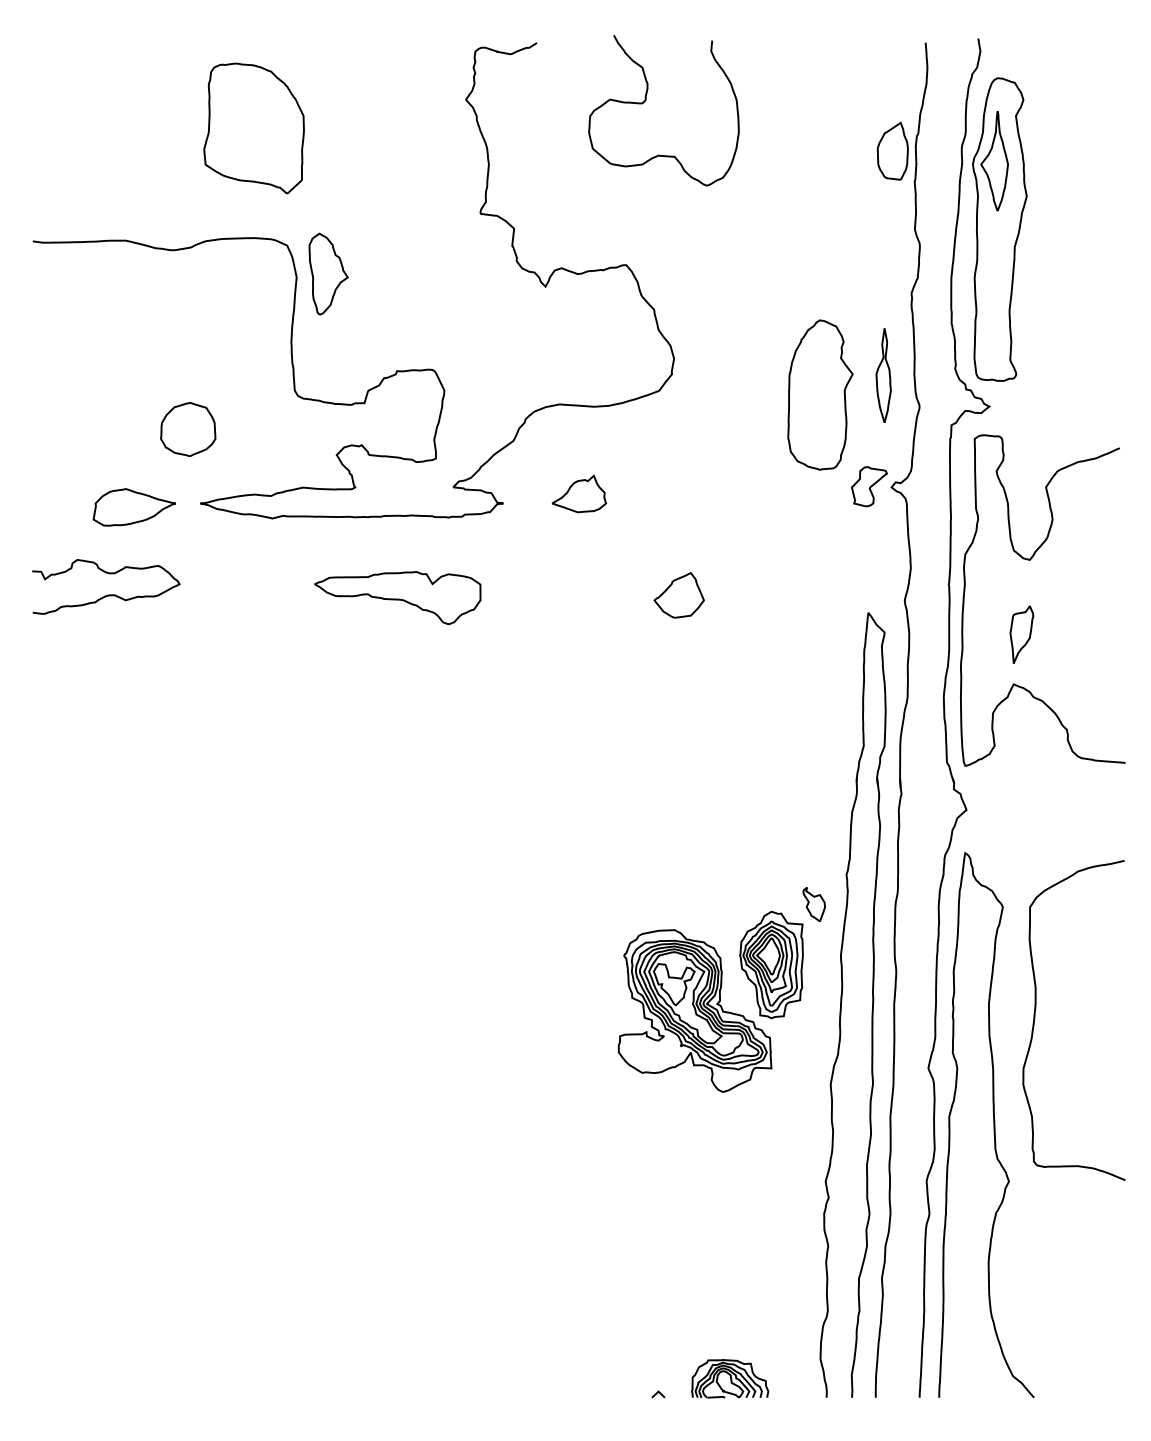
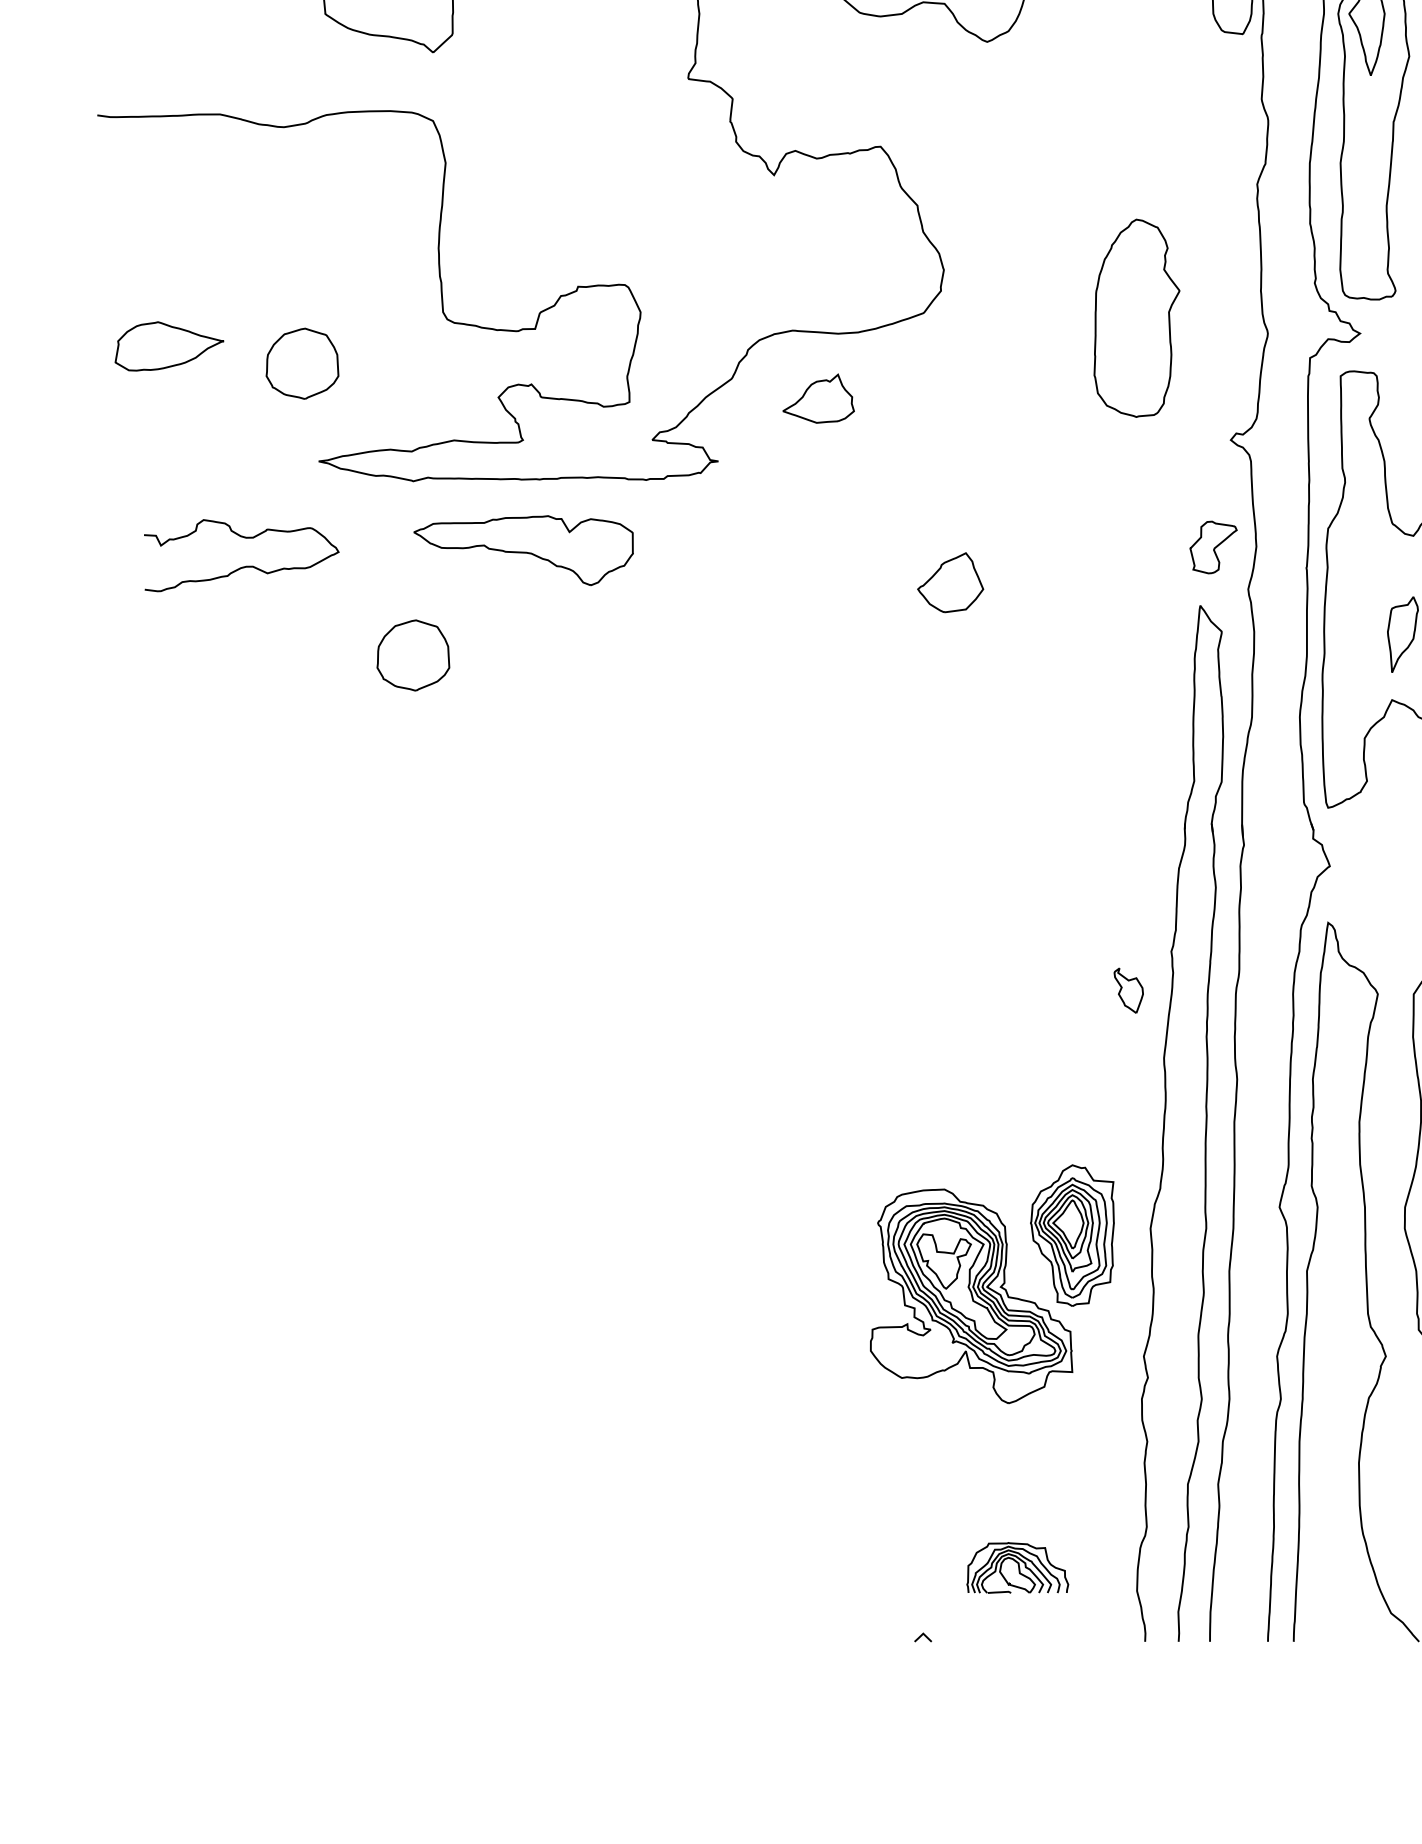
part: (328, 273) -> (487, 157), removed
part: (883, 375) -> (1220, 292), removed
part: (869, 486) -> (1213, 547), moved
part: (578, 493) -> (817, 398), moved
part: (133, 507) -> (168, 346), moved
curve: (107, 594) -> (243, 565), moved
part: (397, 598) -> (523, 551), moved
part: (272, 650) -> (413, 655), added
part: (710, 1001) -> (991, 1283), moved
part: (730, 1378) -> (1018, 1567), moved

